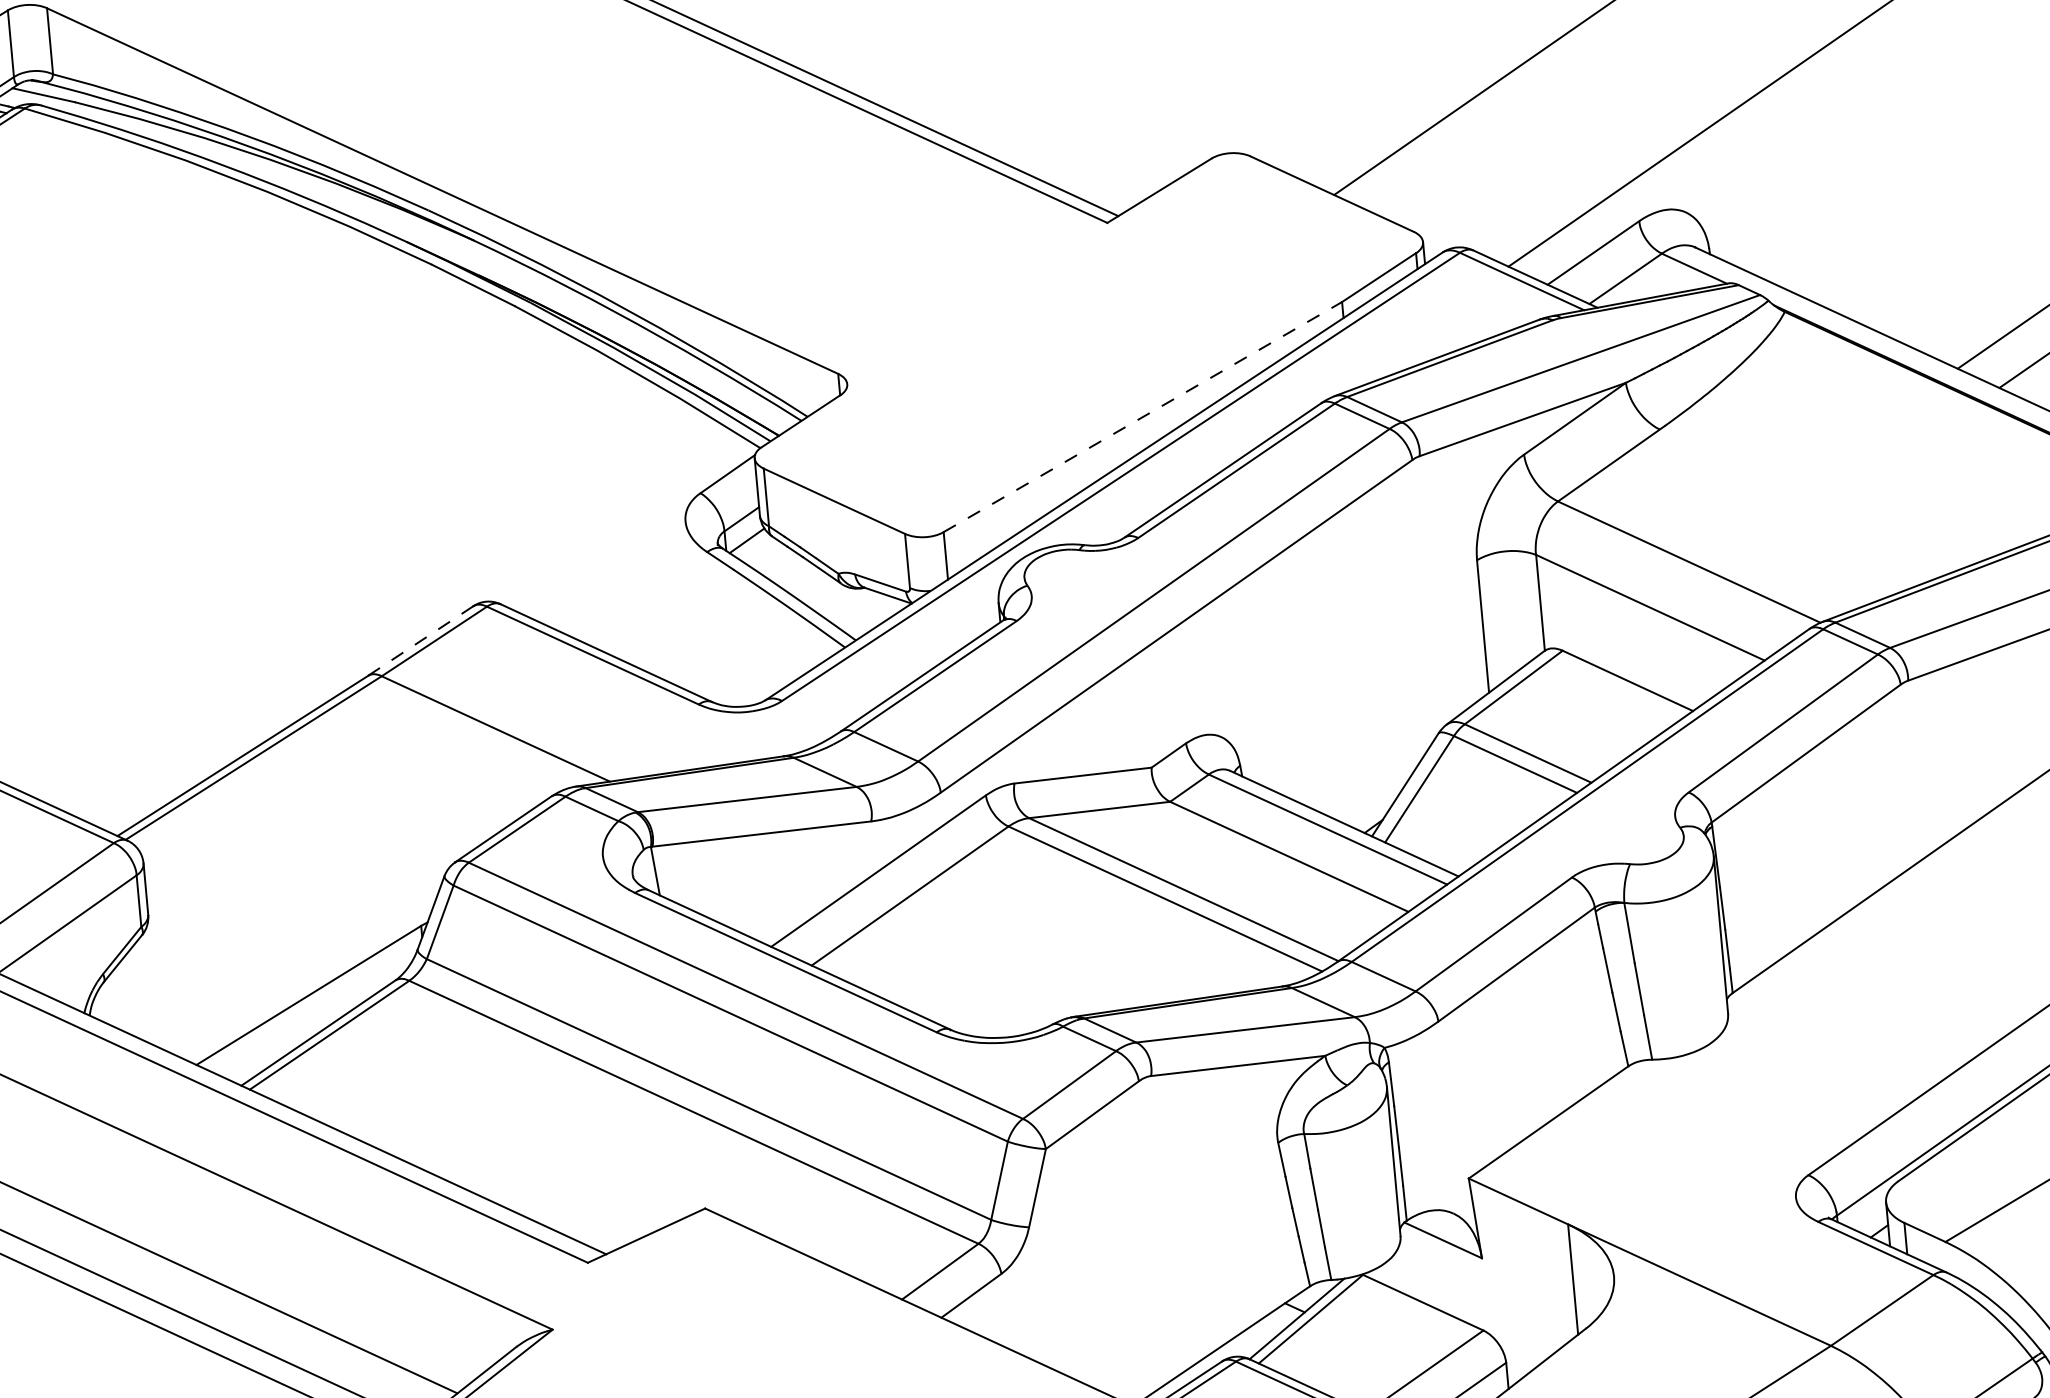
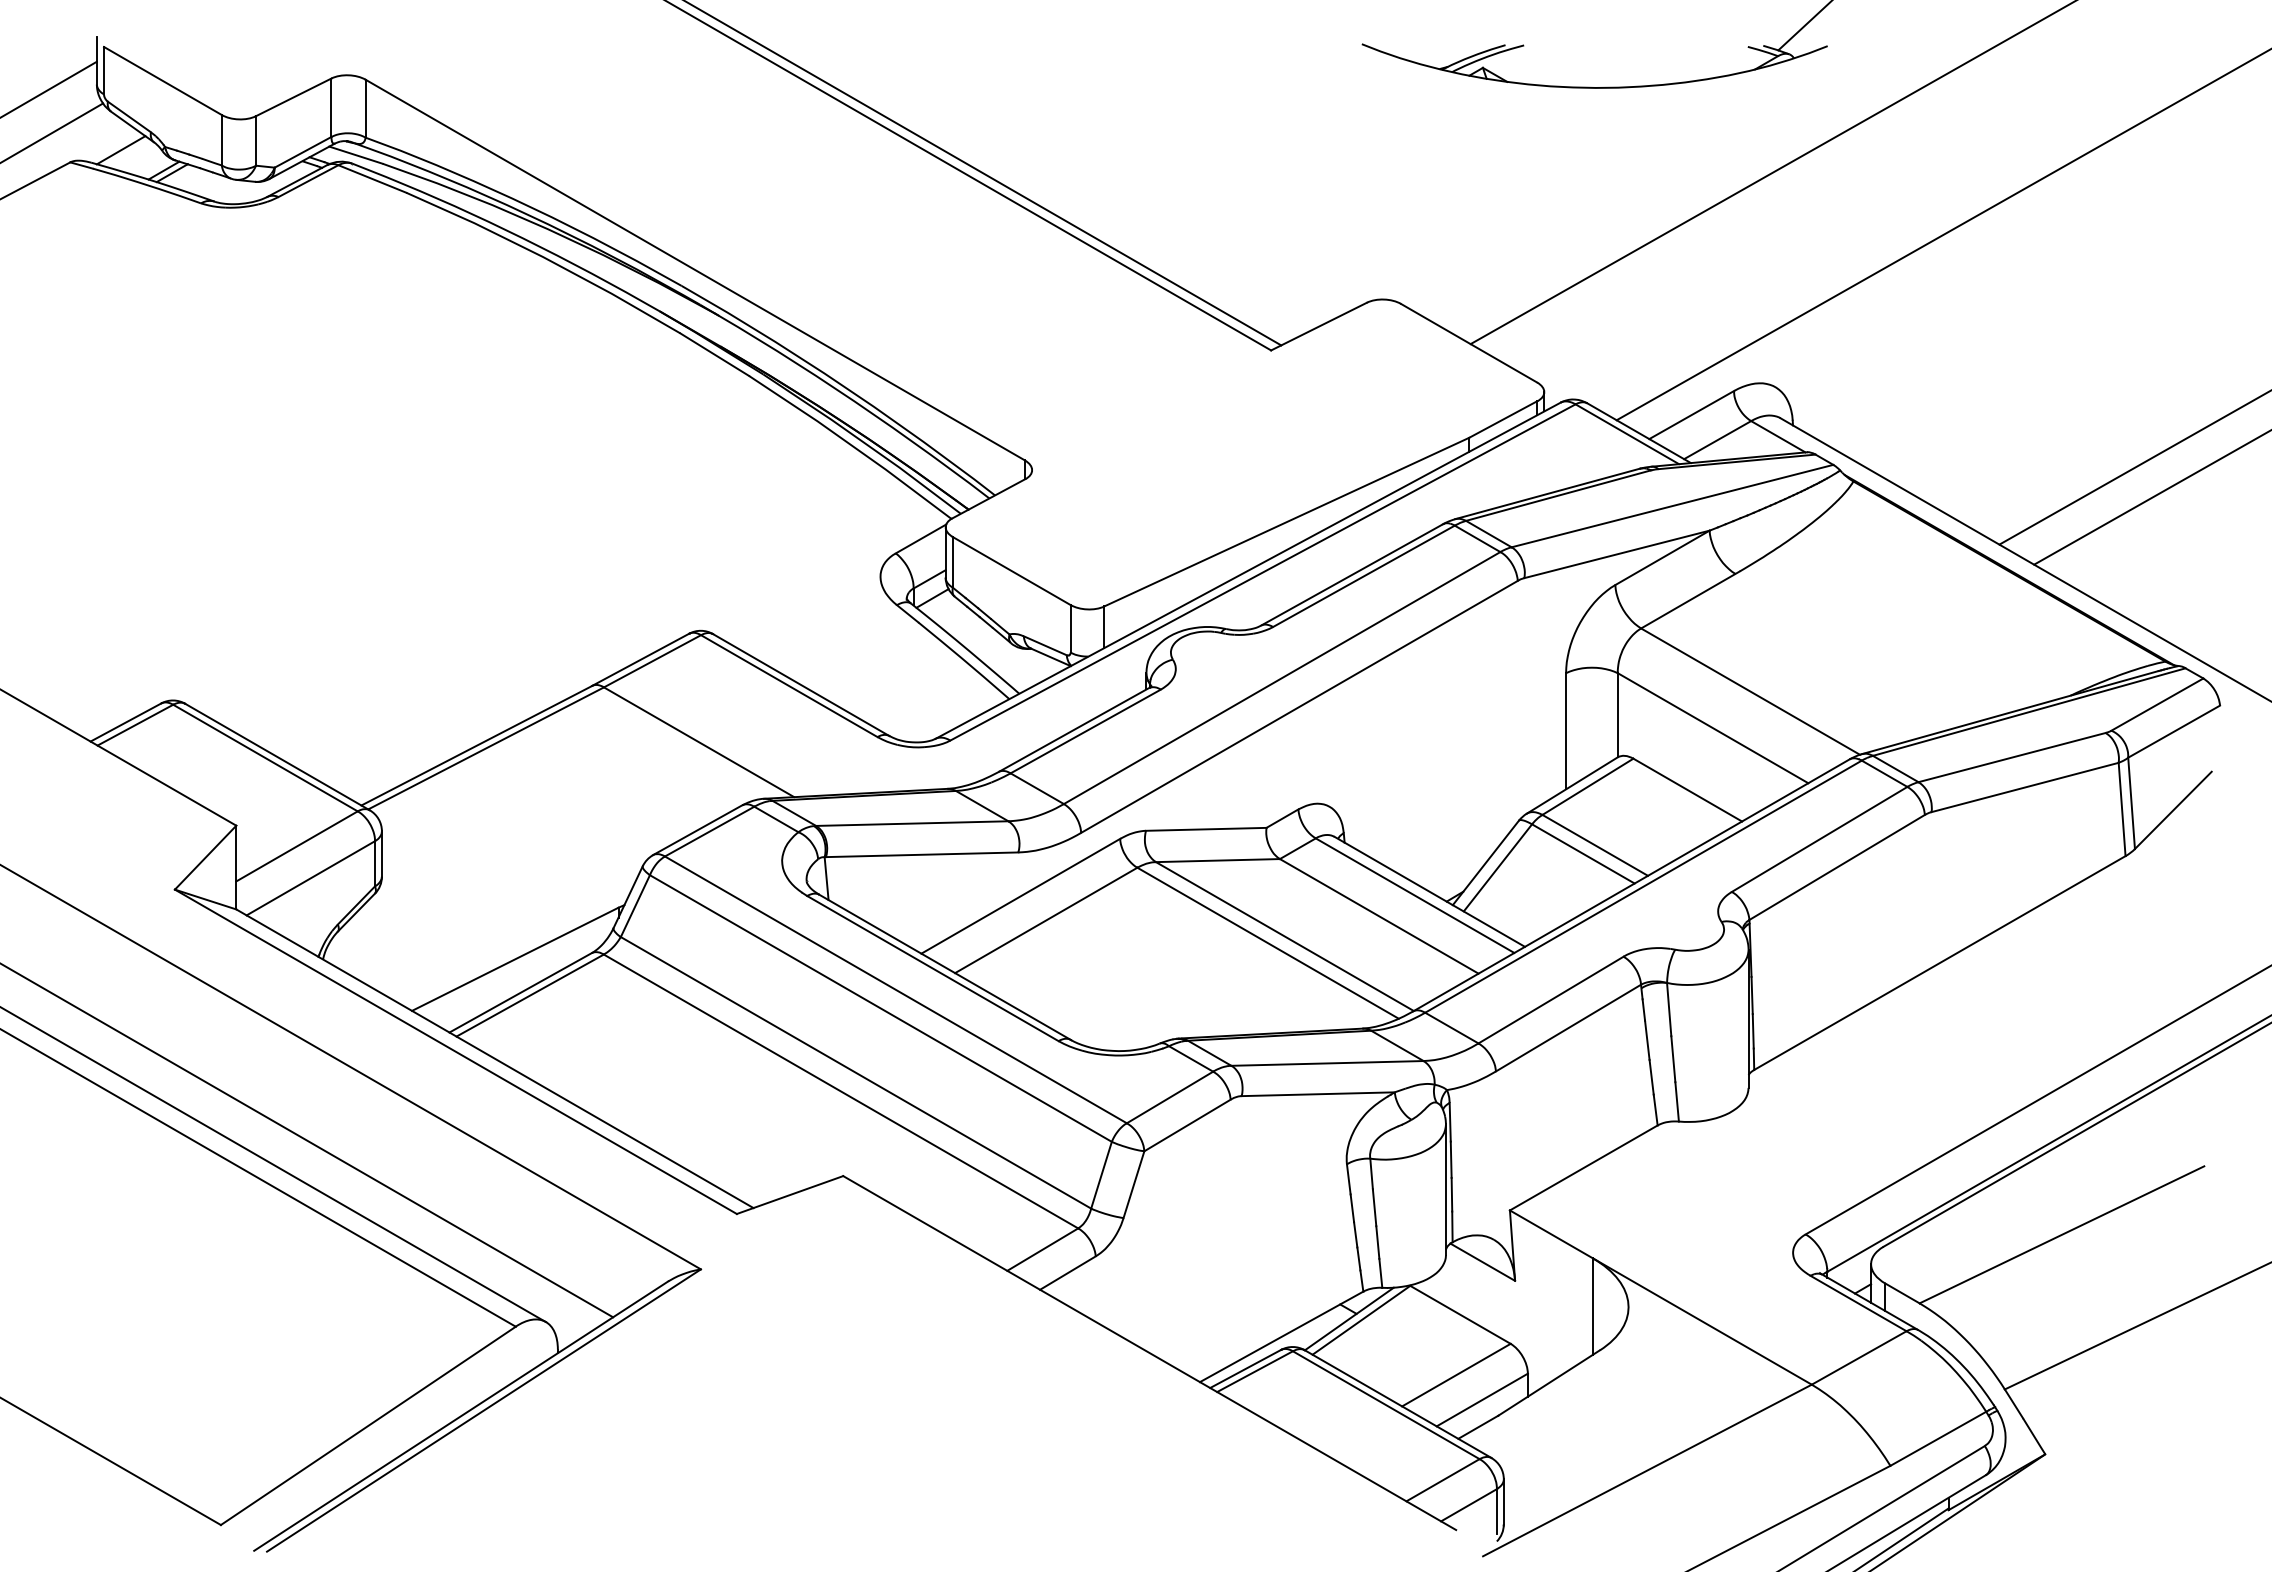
line: (1142, 417) -> (1286, 522), dashed -> solid
line: (420, 641) -> (640, 660), dashed -> solid

